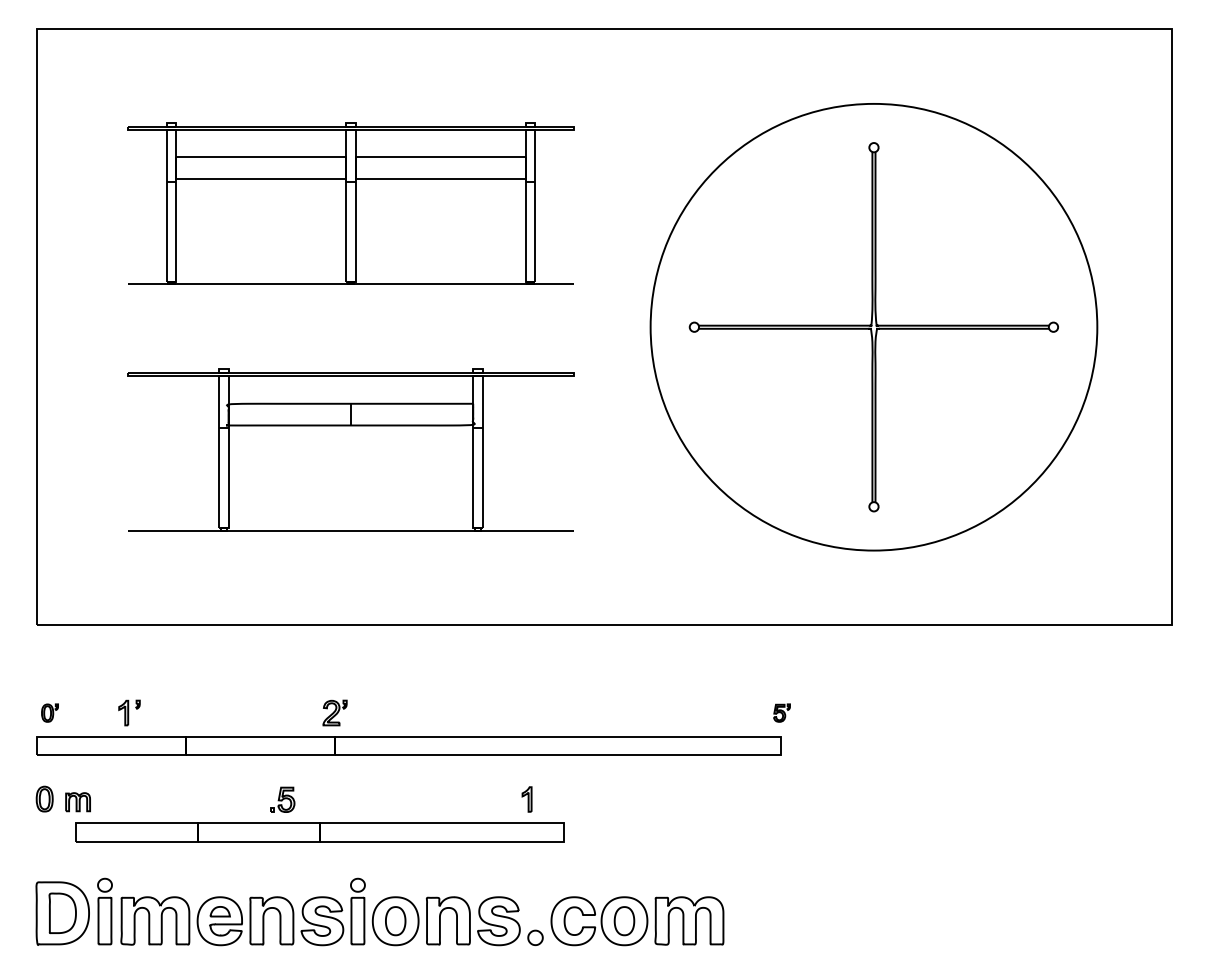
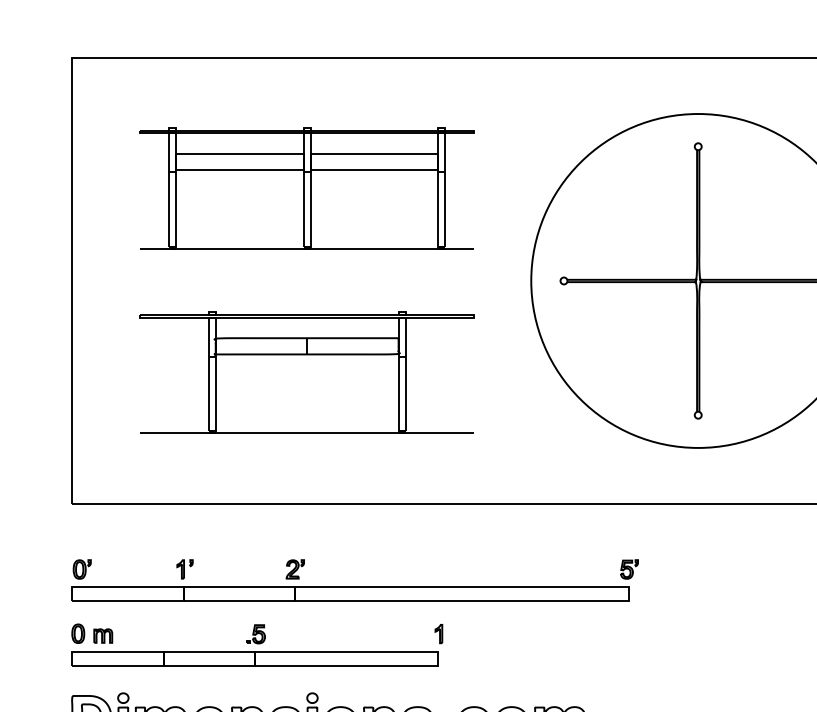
part: (49, 712) -> (81, 569), size x1.43
part: (129, 712) -> (185, 569), moved
part: (781, 712) -> (629, 569), size x1.43
part: (319, 832) -> (254, 658), moved

